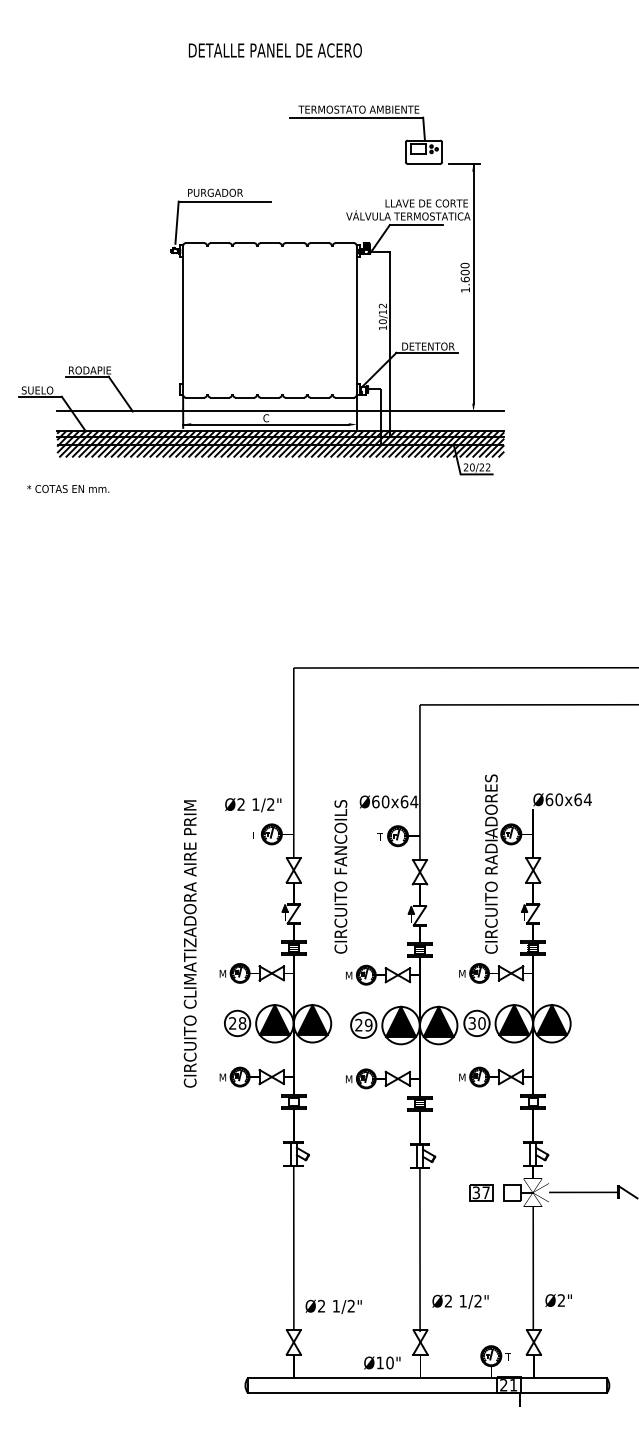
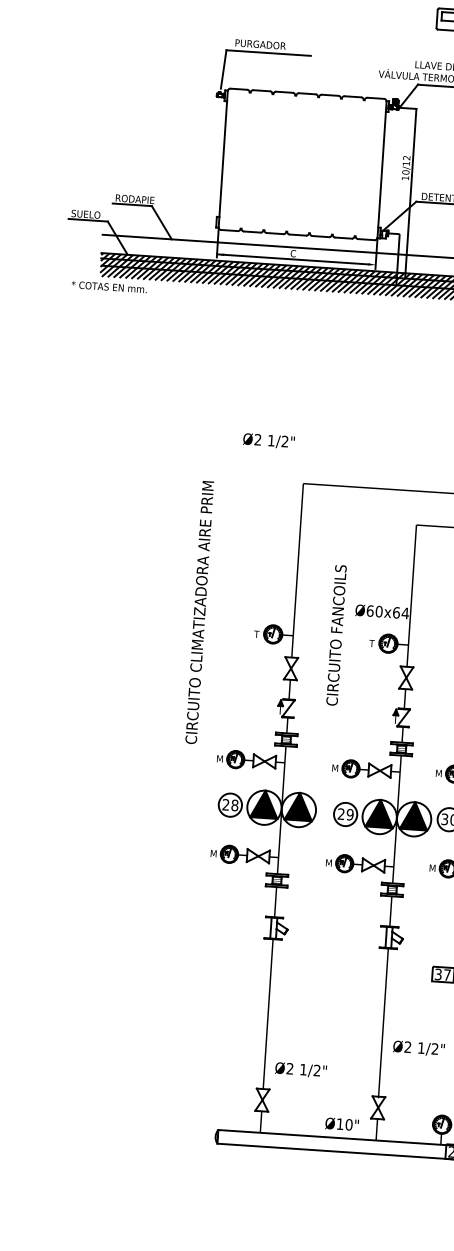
text: (68, 488) -> (109, 286), moved
text: (253, 805) -> (269, 441), moved
text: (340, 876) -> (336, 635), moved
text: (189, 943) -> (199, 612), moved
text: (460, 1301) -> (418, 1048), moved

